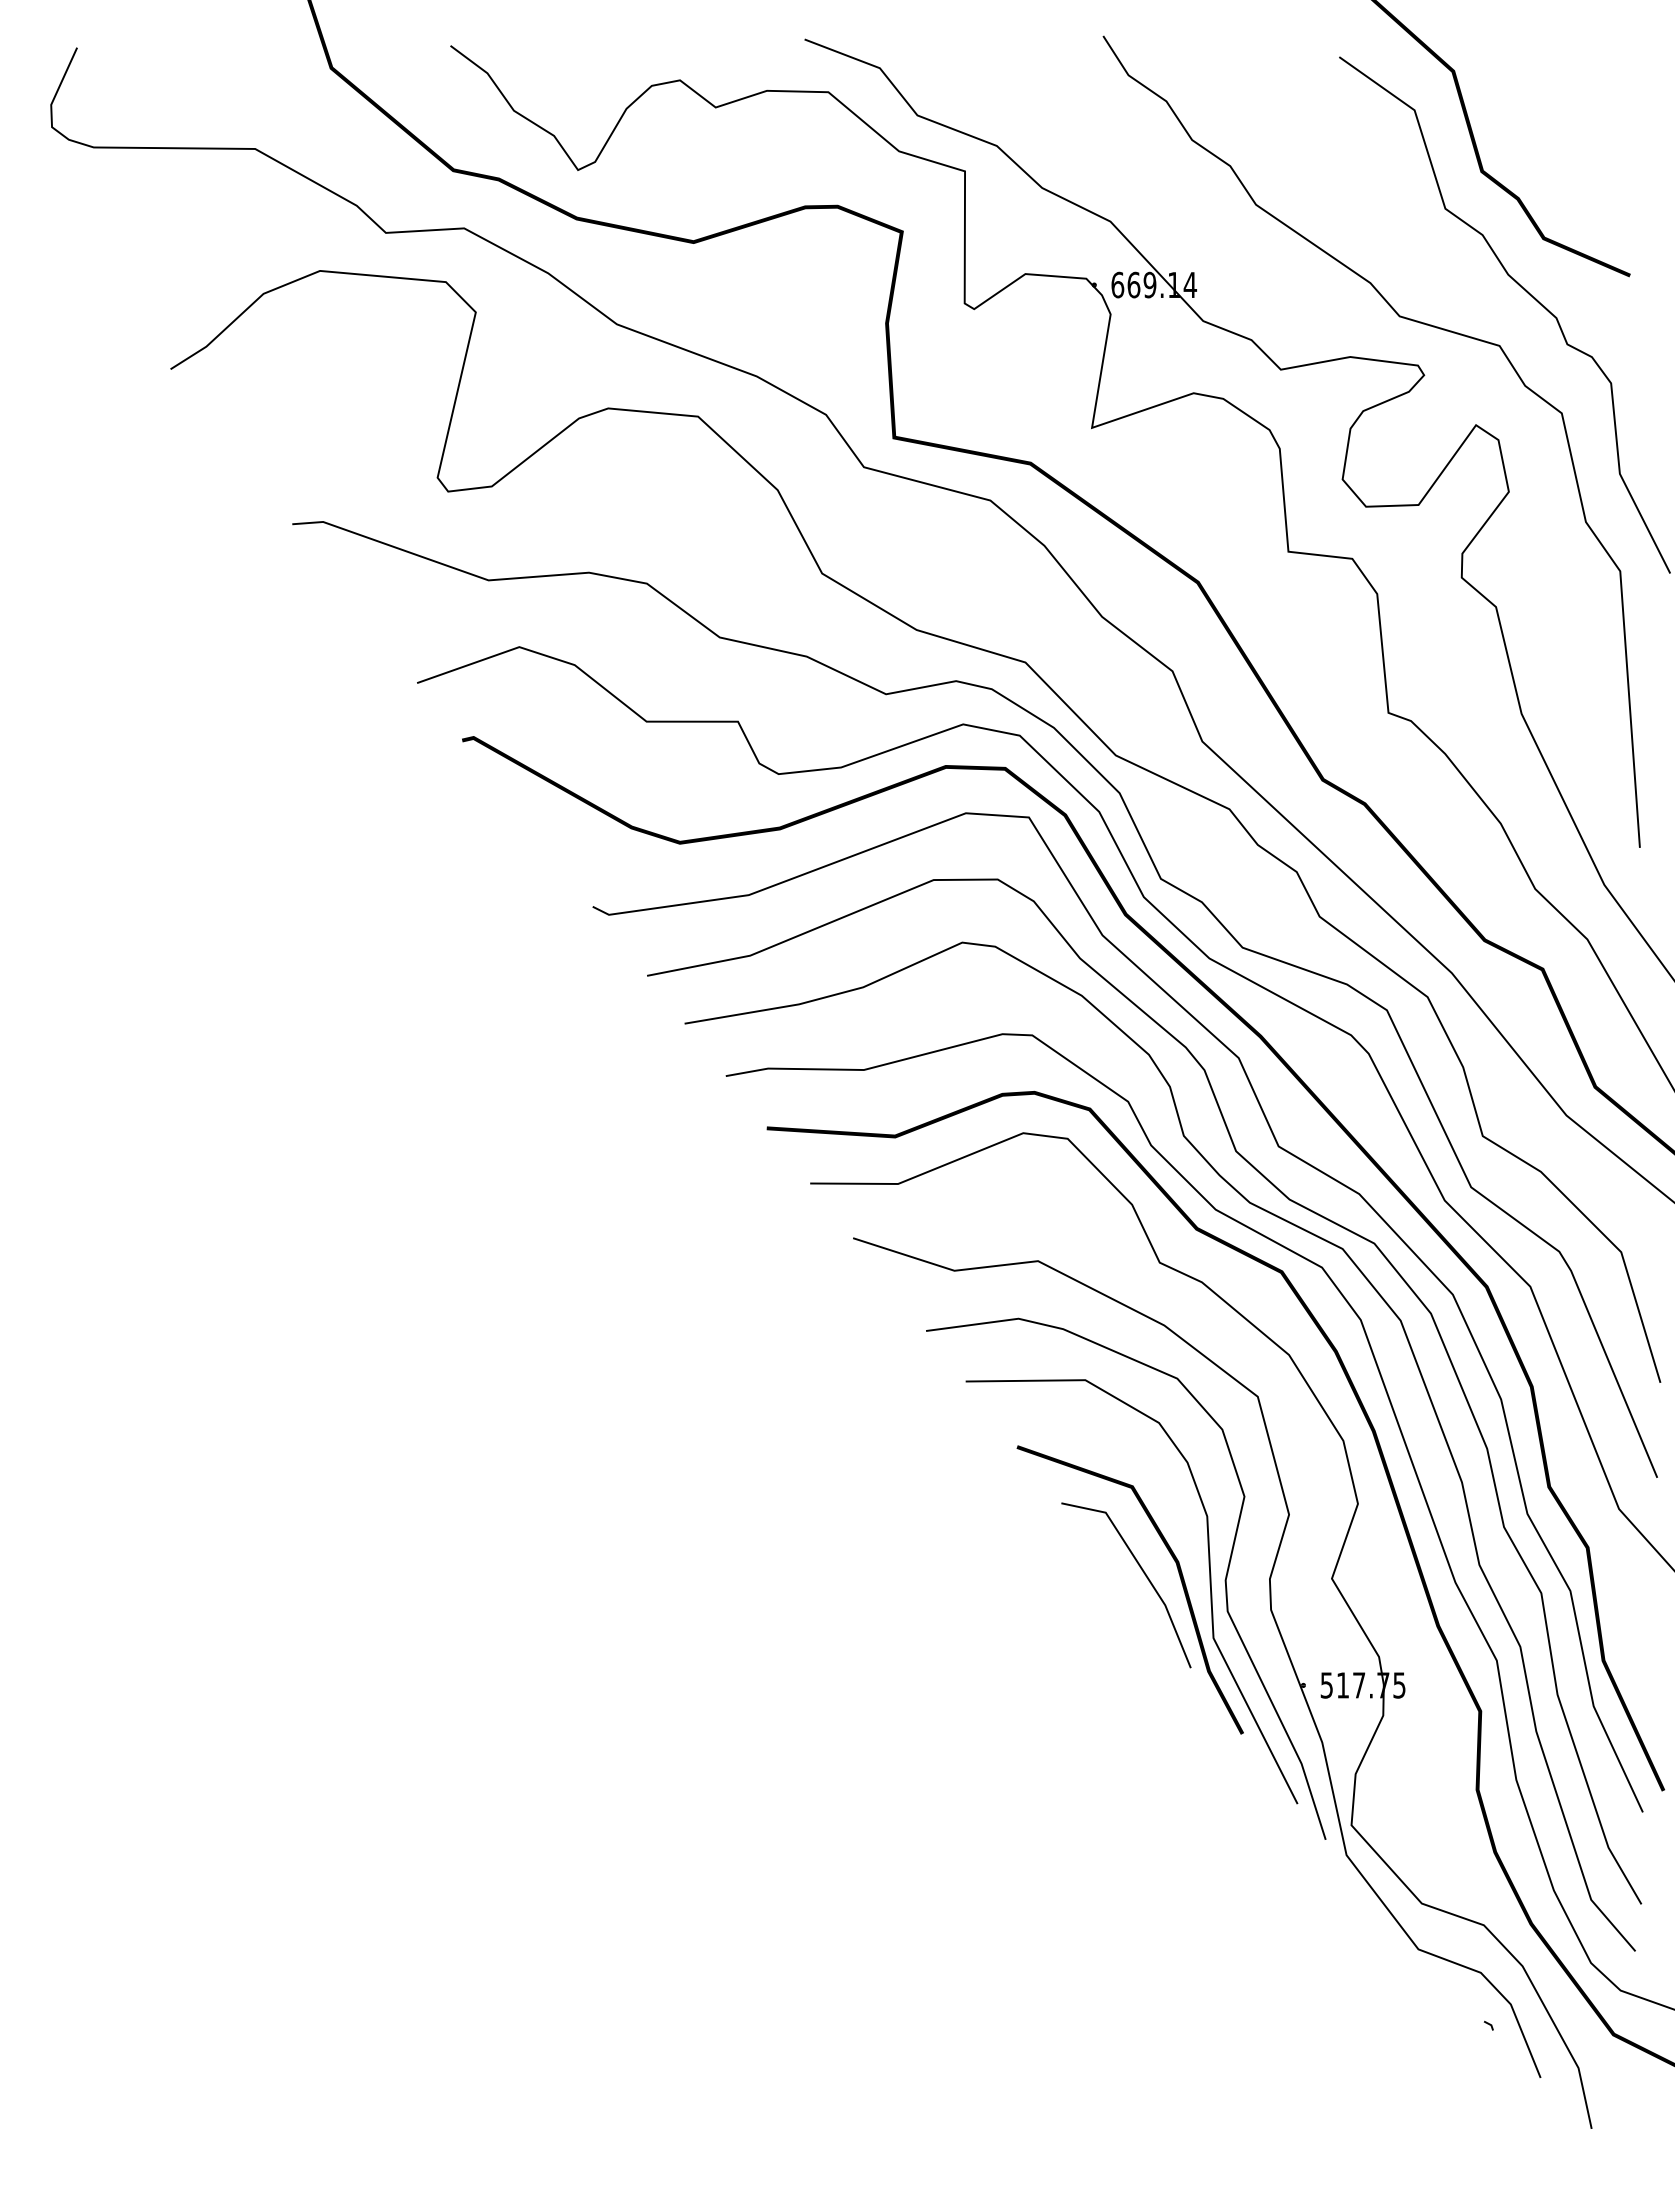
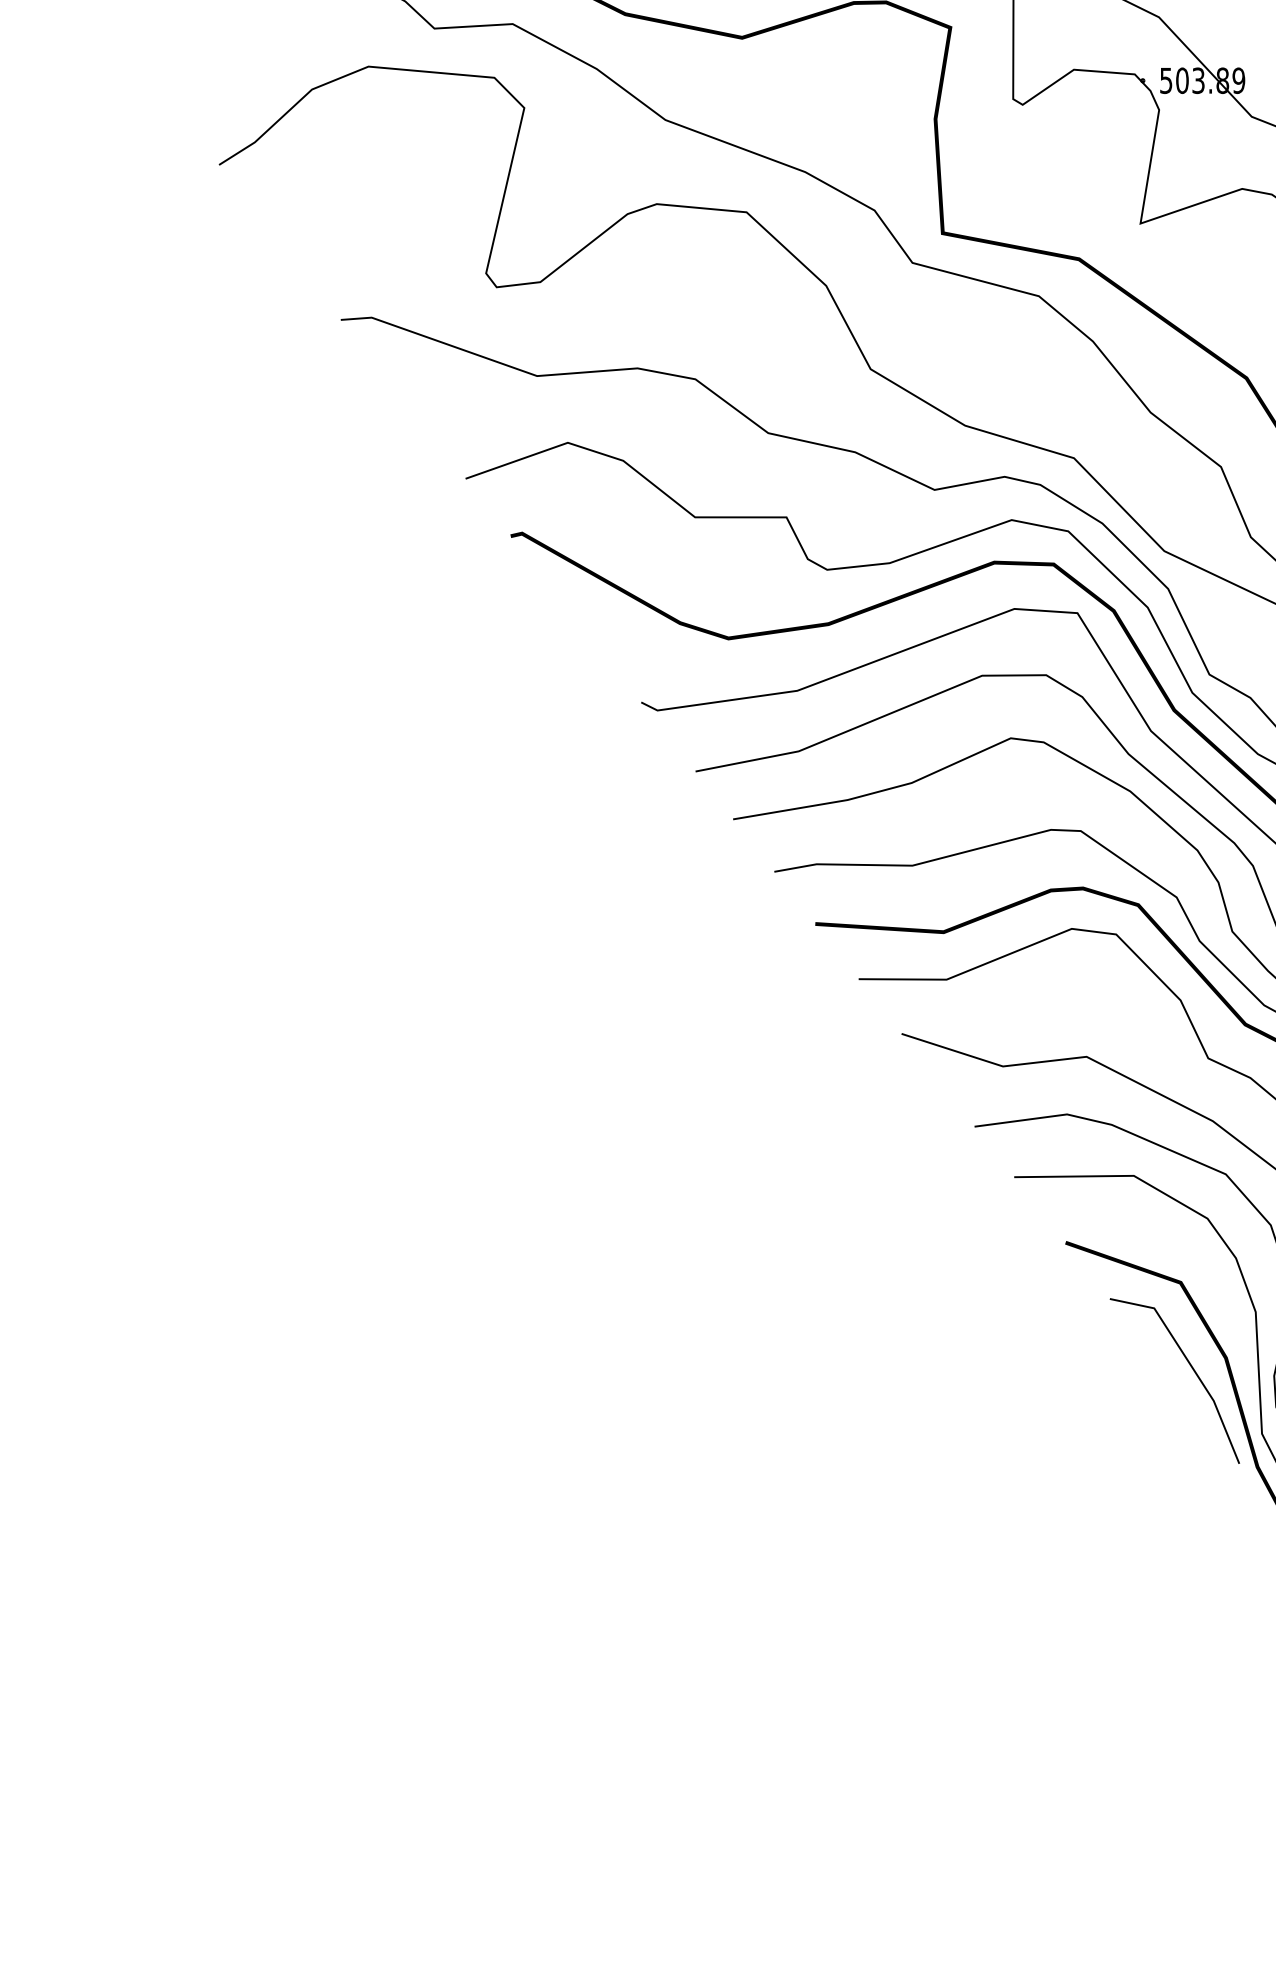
text: (1154, 284) -> (1203, 80), 669.14 -> 503.89

